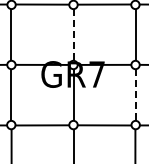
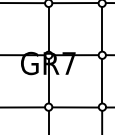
line: (73, 34) -> (48, 28), dashed -> solid
line: (135, 95) -> (102, 81), dashed -> solid

